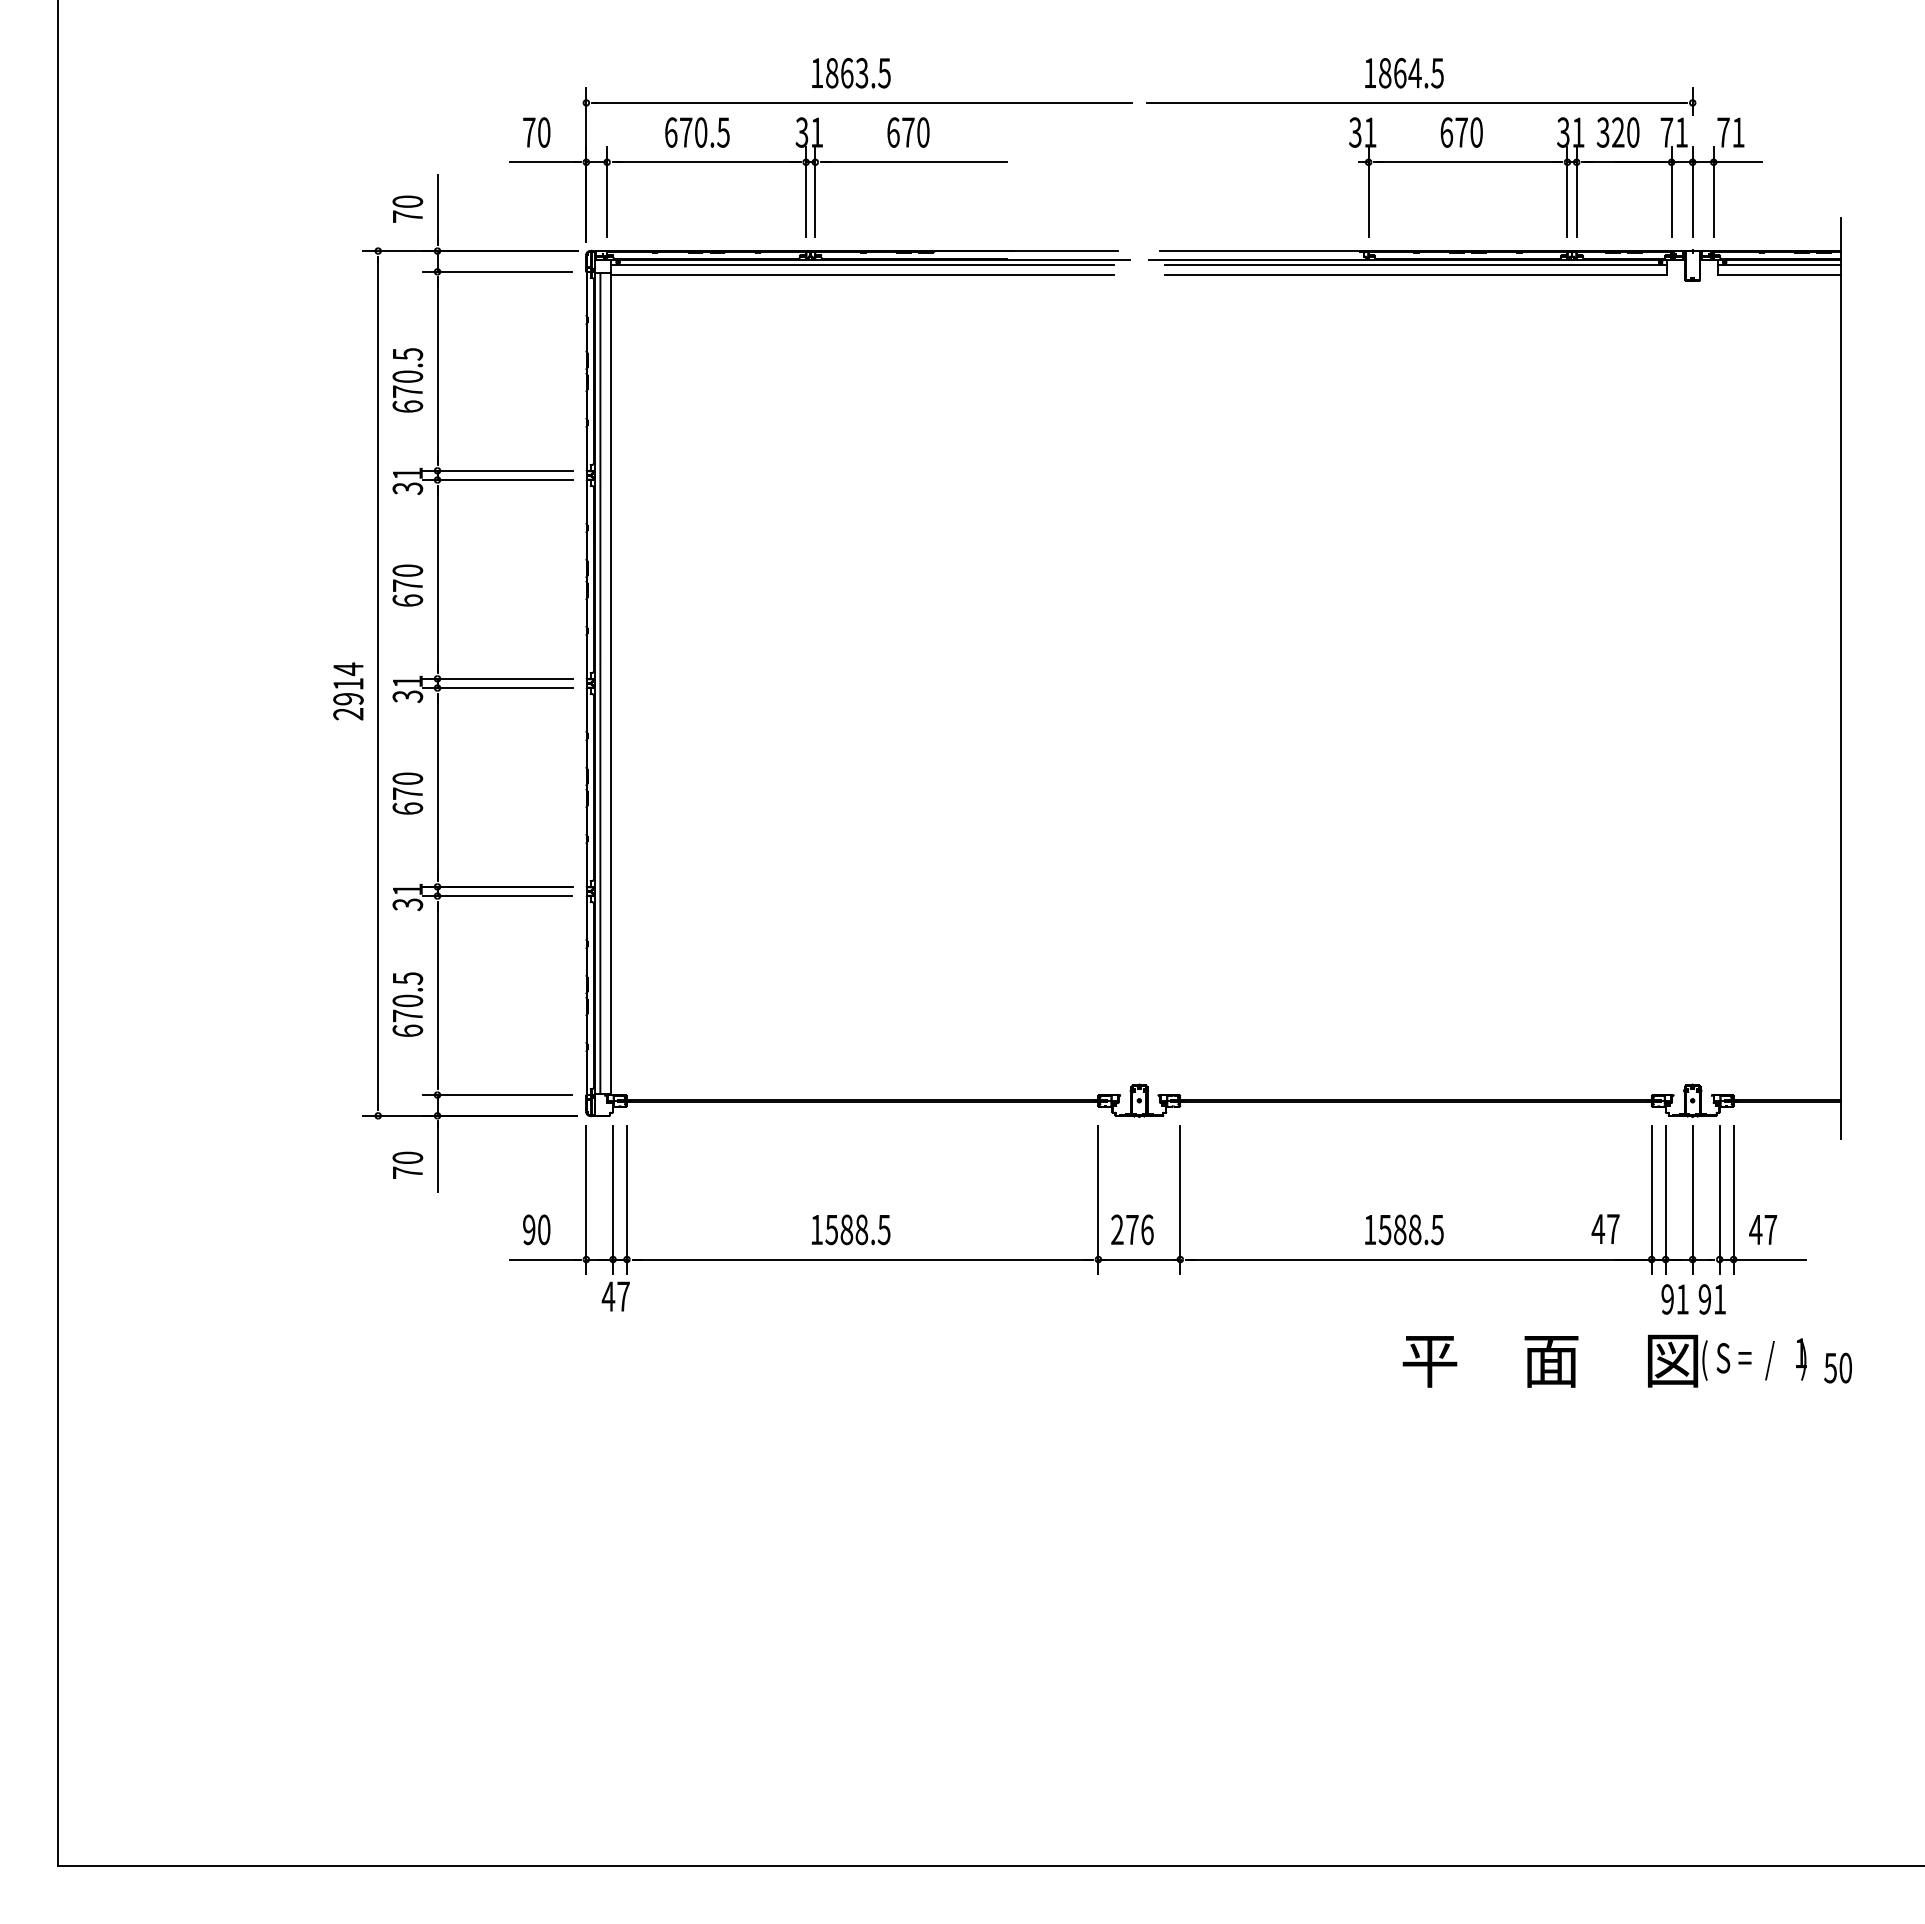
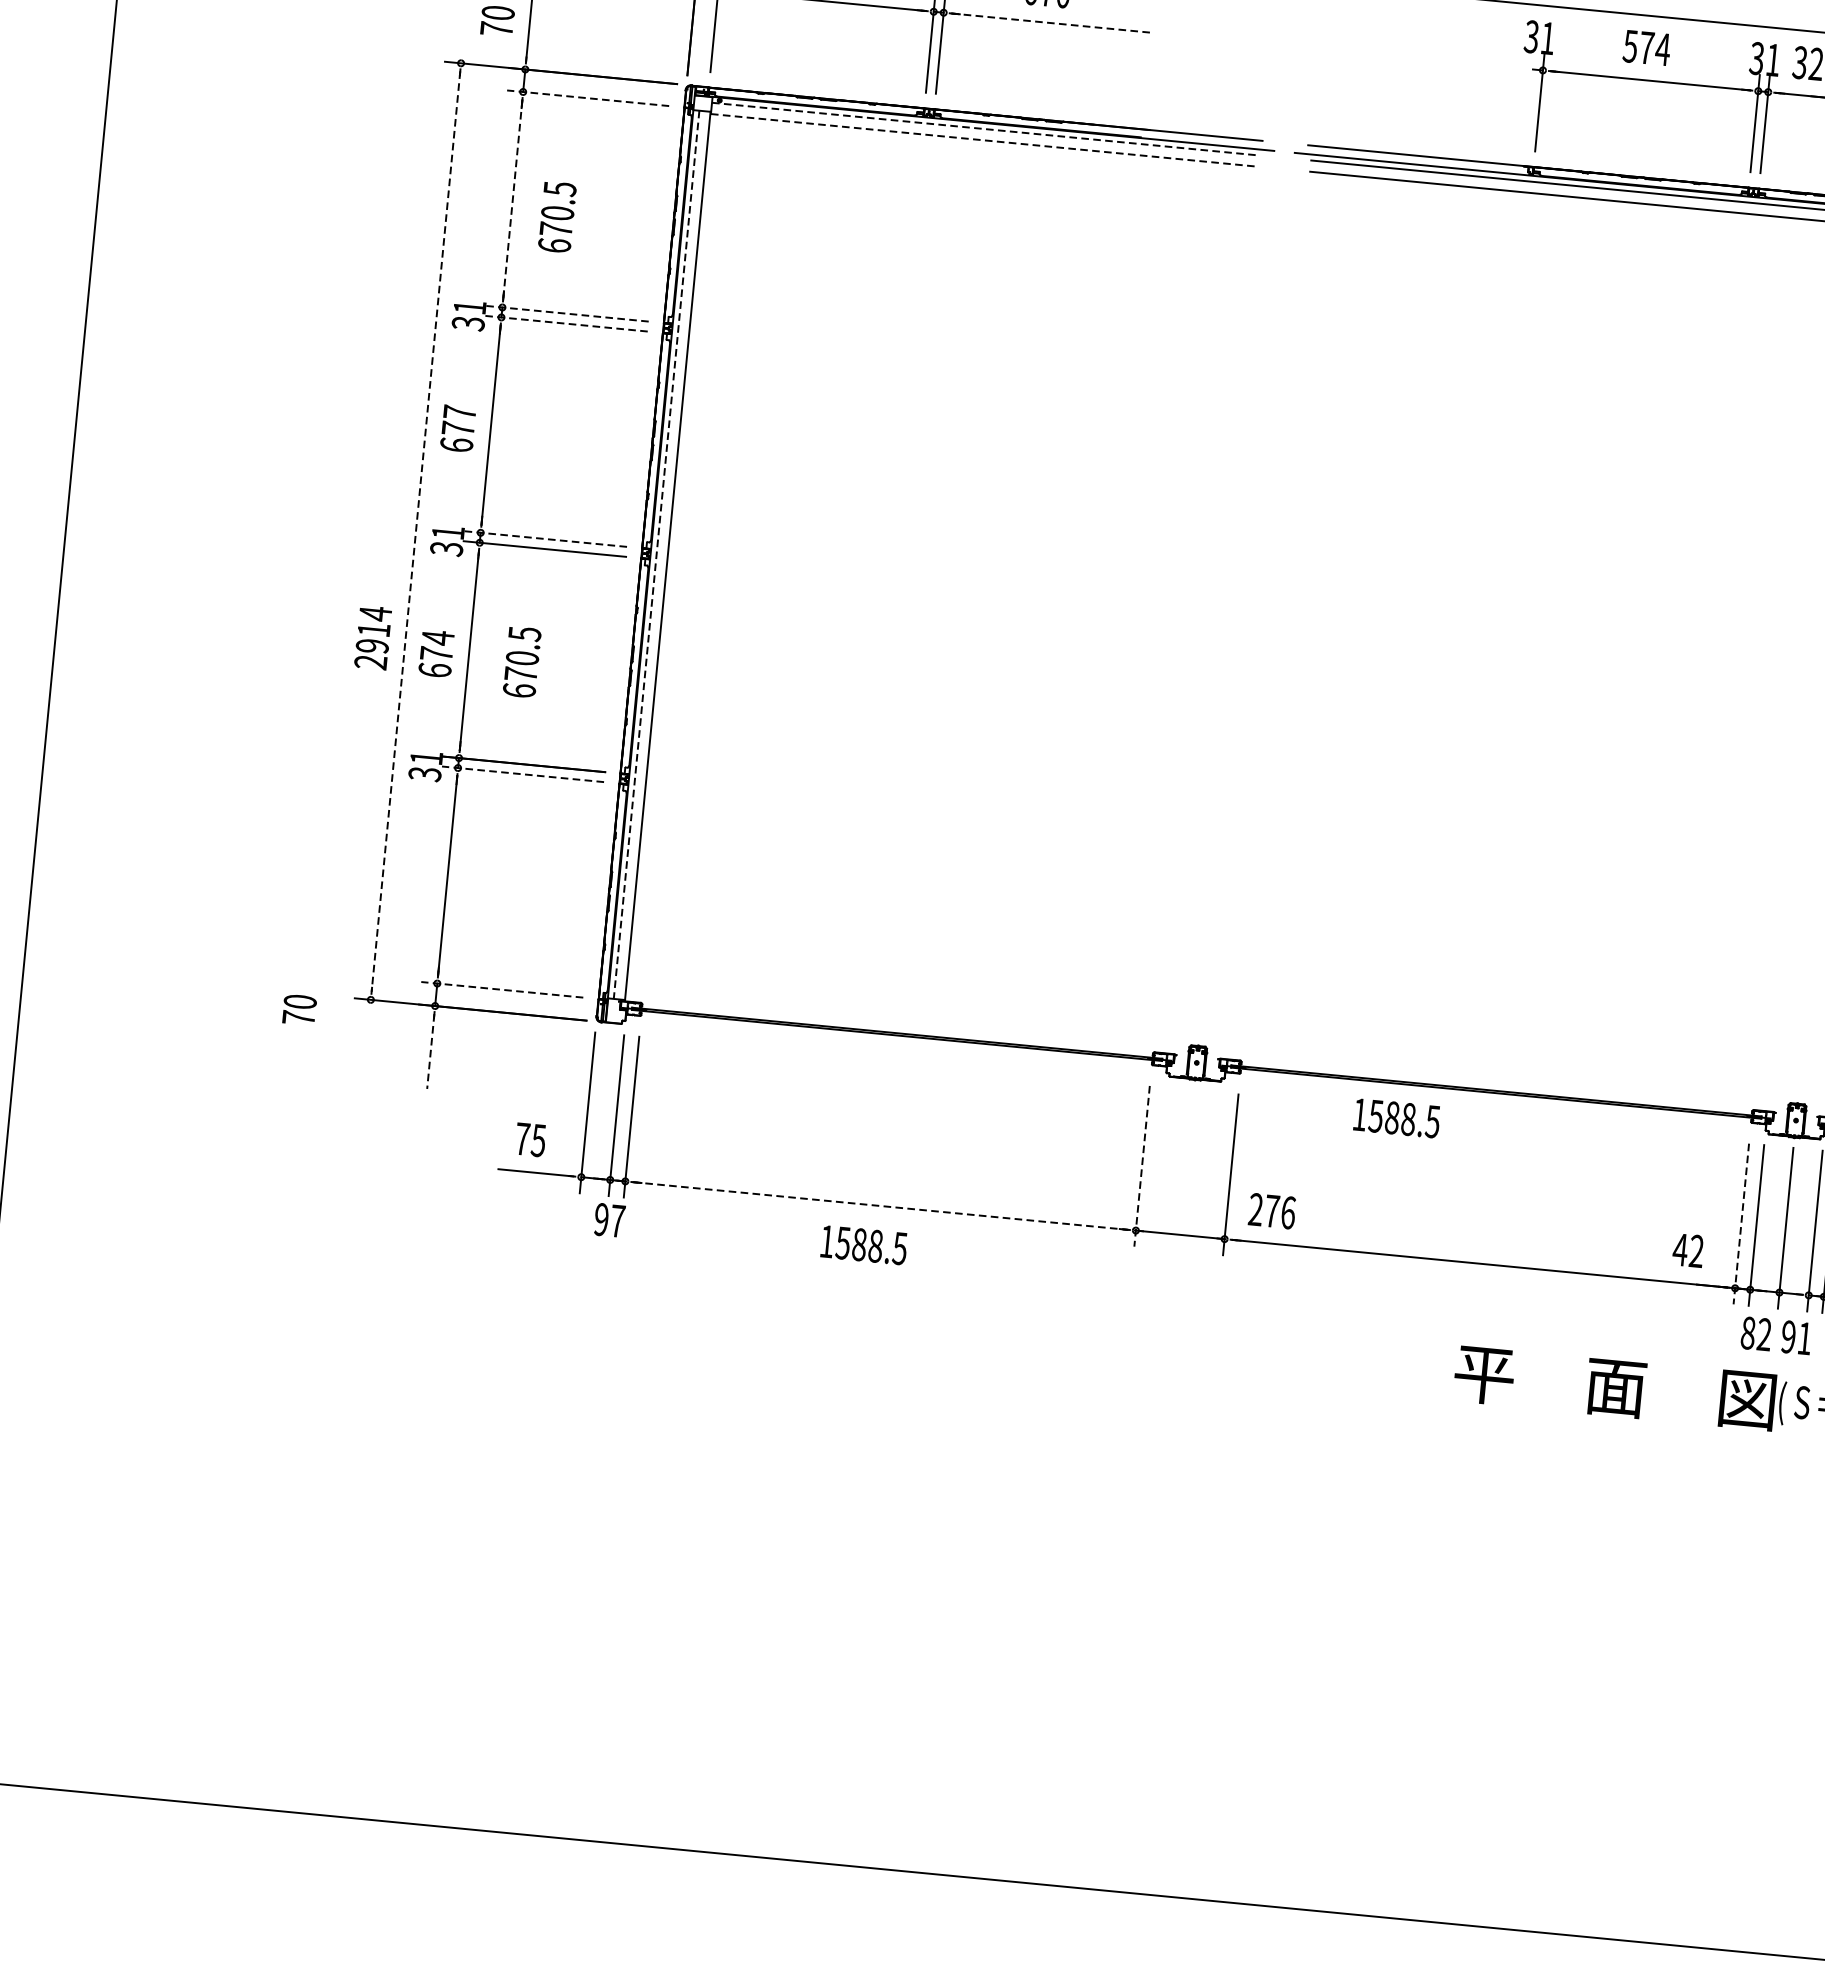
text: (1461, 132) -> (1646, 47), 670 -> 574
line: (914, 162) -> (1051, 23), solid -> dashed
line: (863, 265) -> (985, 129), solid -> dashed
line: (497, 271) -> (588, 97), solid -> dashed
line: (863, 275) -> (984, 140), solid -> dashed
line: (437, 371) -> (512, 199), solid -> dashed
text: (407, 380) -> (556, 217), moved
line: (497, 470) -> (567, 313), solid -> dashed
line: (497, 480) -> (566, 324), solid -> dashed
text: (407, 570) -> (459, 412), 670 -> 677
line: (497, 678) -> (545, 538), solid -> dashed
line: (378, 683) -> (416, 531), solid -> dashed
line: (600, 684) -> (656, 555), solid -> dashed
text: (348, 691) -> (373, 637), moved
text: (407, 778) -> (437, 637), 670 -> 674
line: (497, 896) -> (522, 774), solid -> dashed
text: (407, 1004) -> (521, 662), moved
line: (497, 1095) -> (502, 990), solid -> dashed
line: (437, 1157) -> (430, 1051), solid -> dashed
text: (407, 1164) -> (299, 1008), moved
line: (1098, 1200) -> (1142, 1166), solid -> dashed
line: (1651, 1200) -> (1741, 1224), solid -> dashed
text: (1613, 1228) -> (1696, 1250), 47 -> 42
text: (536, 1229) -> (530, 1139), 90 -> 75
text: (850, 1229) -> (863, 1244), moved
text: (1132, 1229) -> (1272, 1210), moved
text: (1404, 1229) -> (1397, 1117), moved
line: (863, 1259) -> (881, 1206), solid -> dashed
text: (608, 1296) -> (601, 1219), 47 -> 97
text: (1674, 1299) -> (1755, 1333), 91 -> 82

